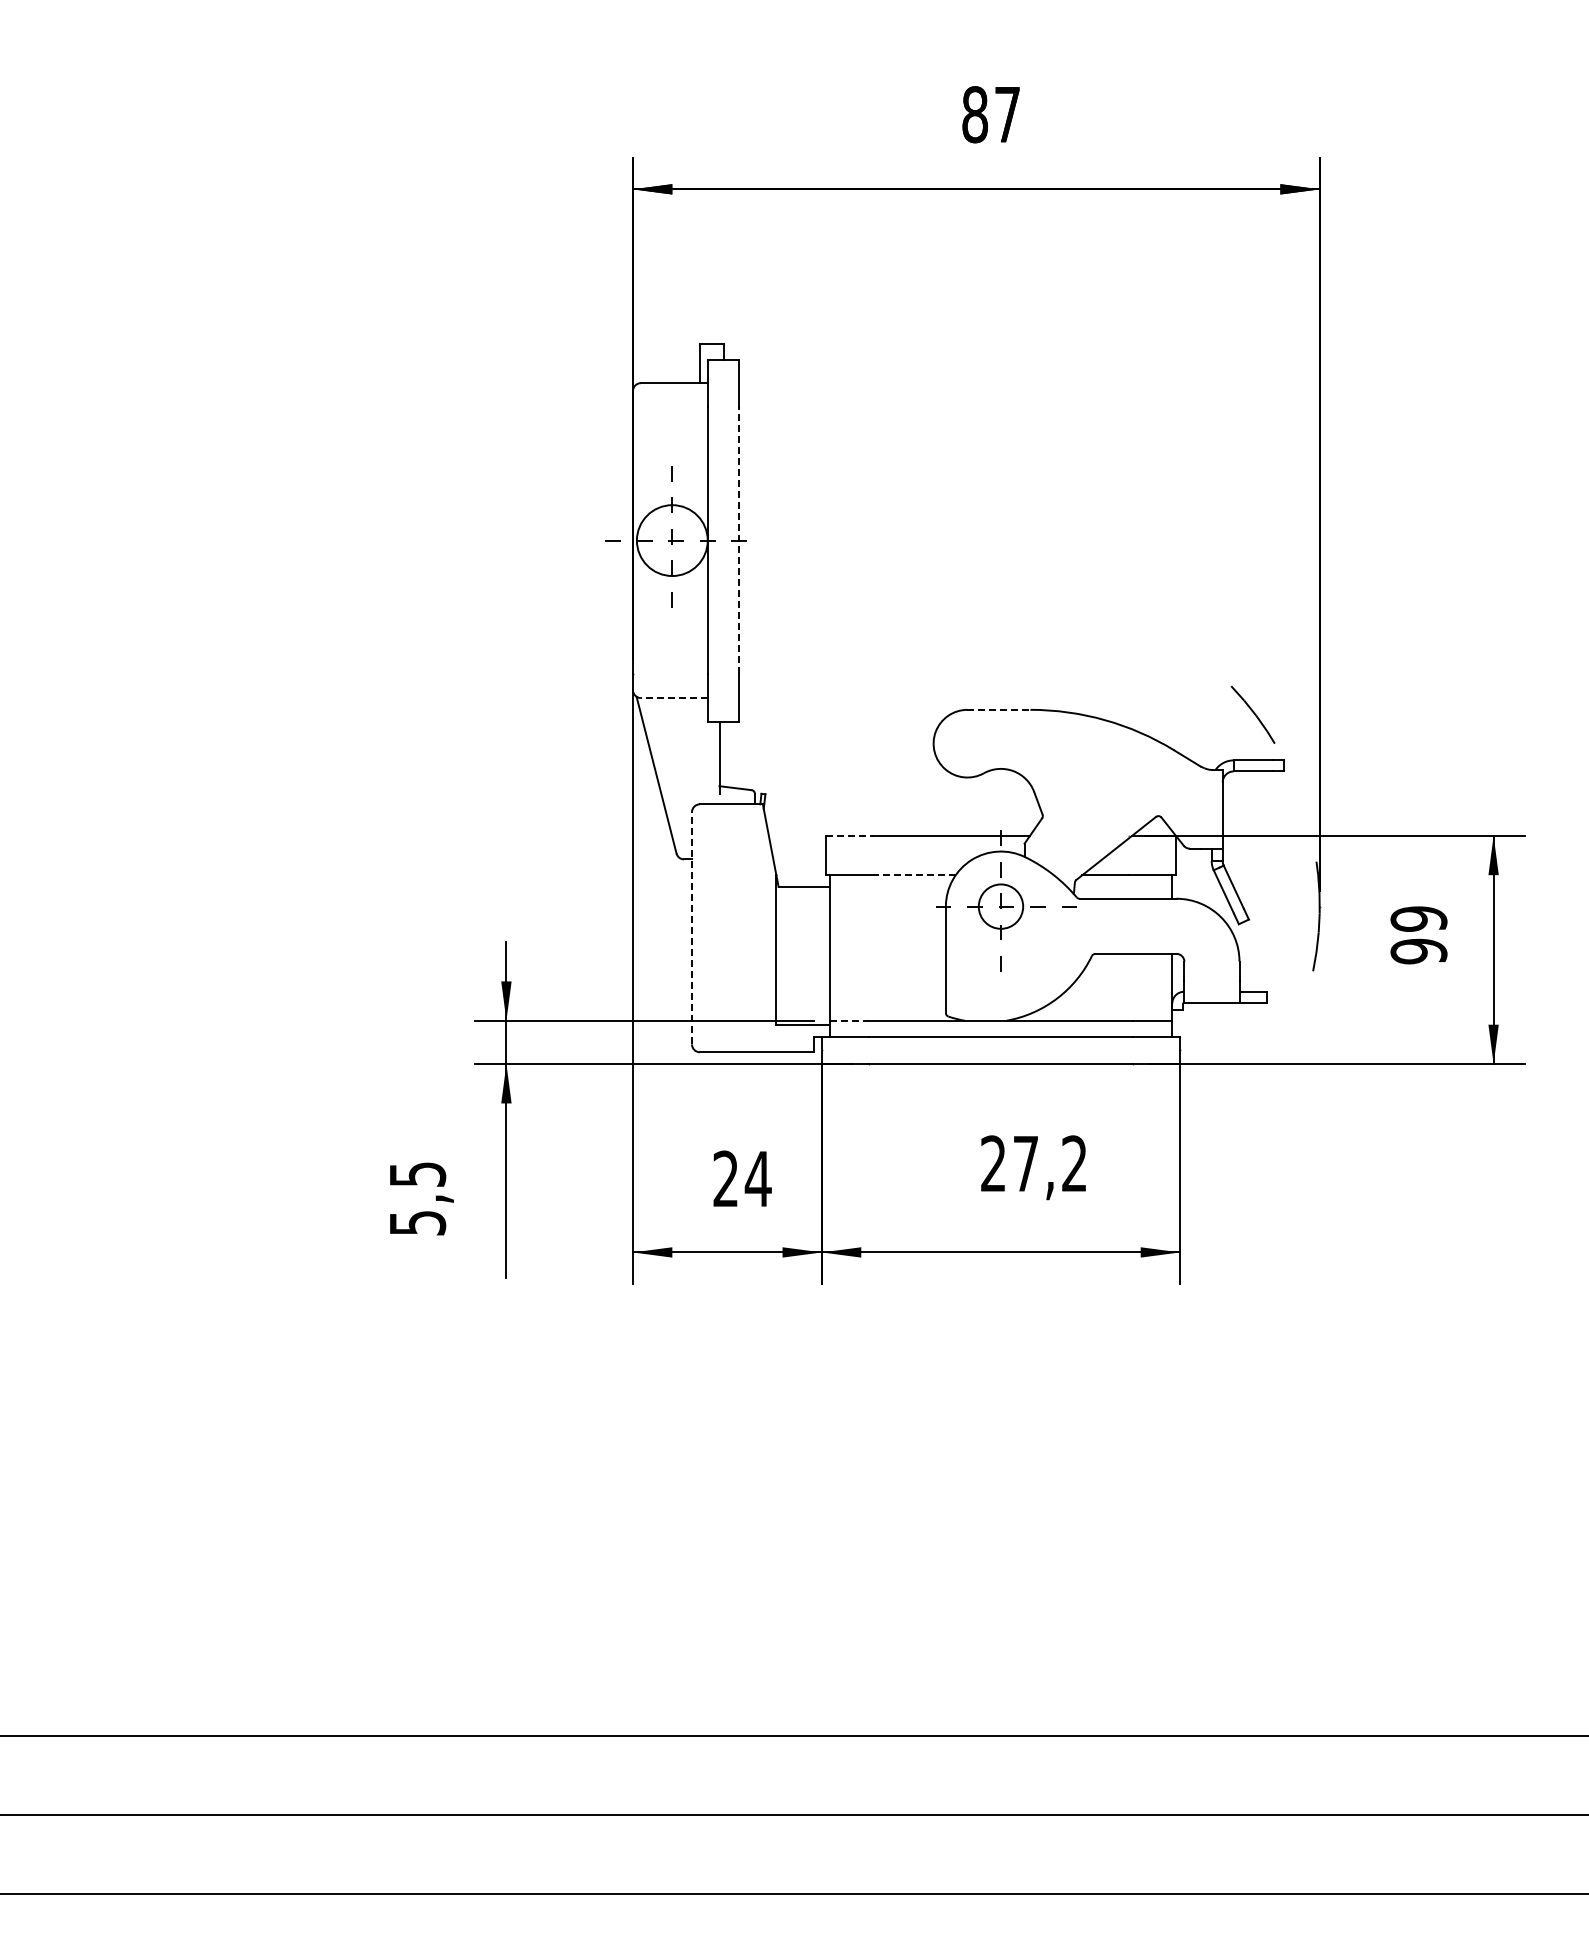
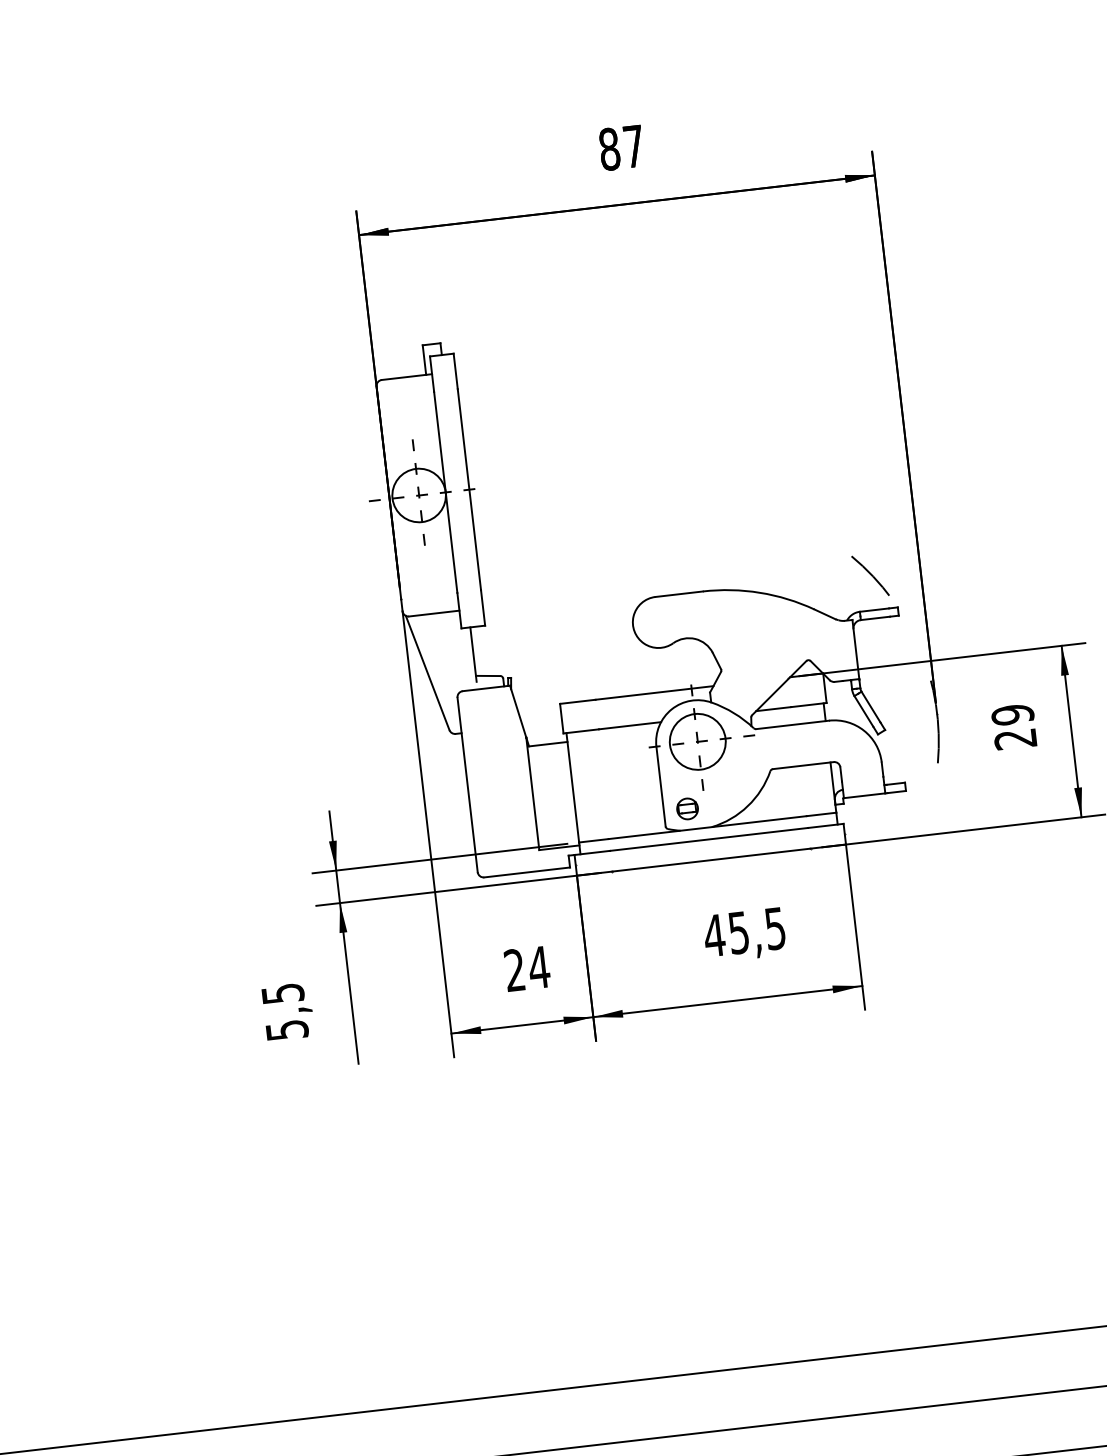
line: (739, 540) -> (469, 489), dashed -> solid
line: (673, 698) -> (433, 613), dashed -> solid
line: (999, 709) -> (679, 593), dashed -> solid
line: (849, 835) -> (577, 701), dashed -> solid
line: (913, 875) -> (629, 726), dashed -> solid
circle: (1000, 906) -> (697, 741), size x1.67
line: (692, 927) -> (467, 784), dashed -> solid
text: (1418, 951) -> (1015, 739), 99 -> 29
part: (976, 992) -> (686, 808), added
line: (849, 1020) -> (593, 840), dashed -> solid
text: (1033, 1163) -> (744, 931), 27,2 -> 45,5

